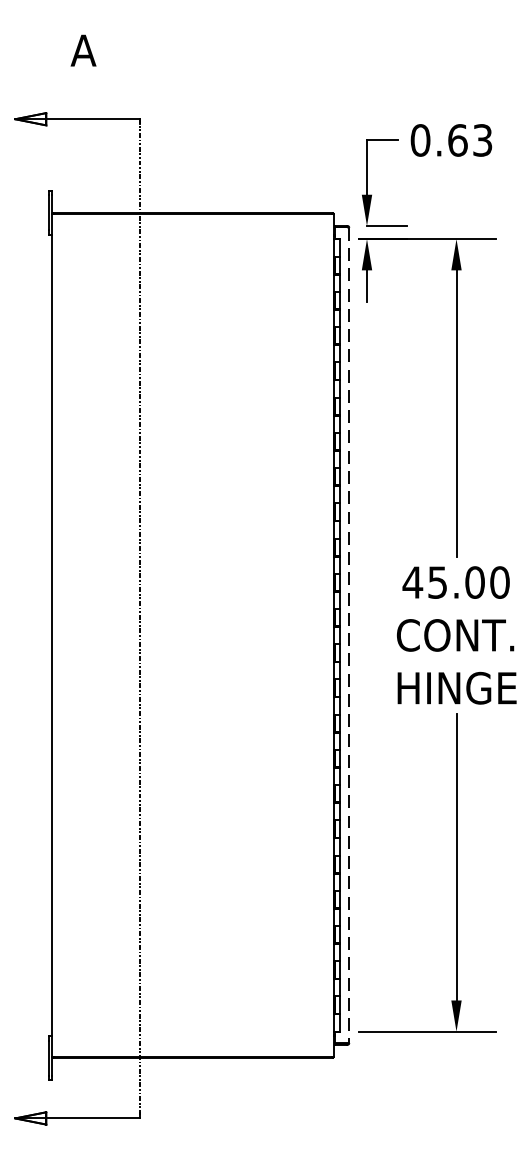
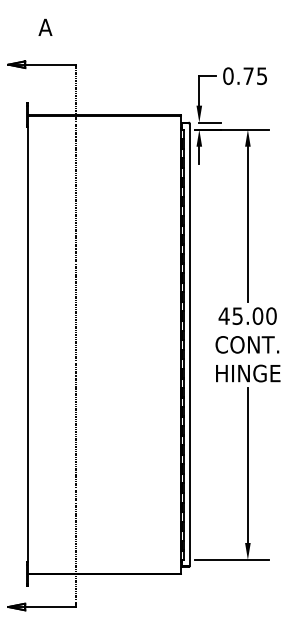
text: (470, 139) -> (255, 75), 0.63 -> 0.75
line: (348, 636) -> (189, 345), dashed -> solid

